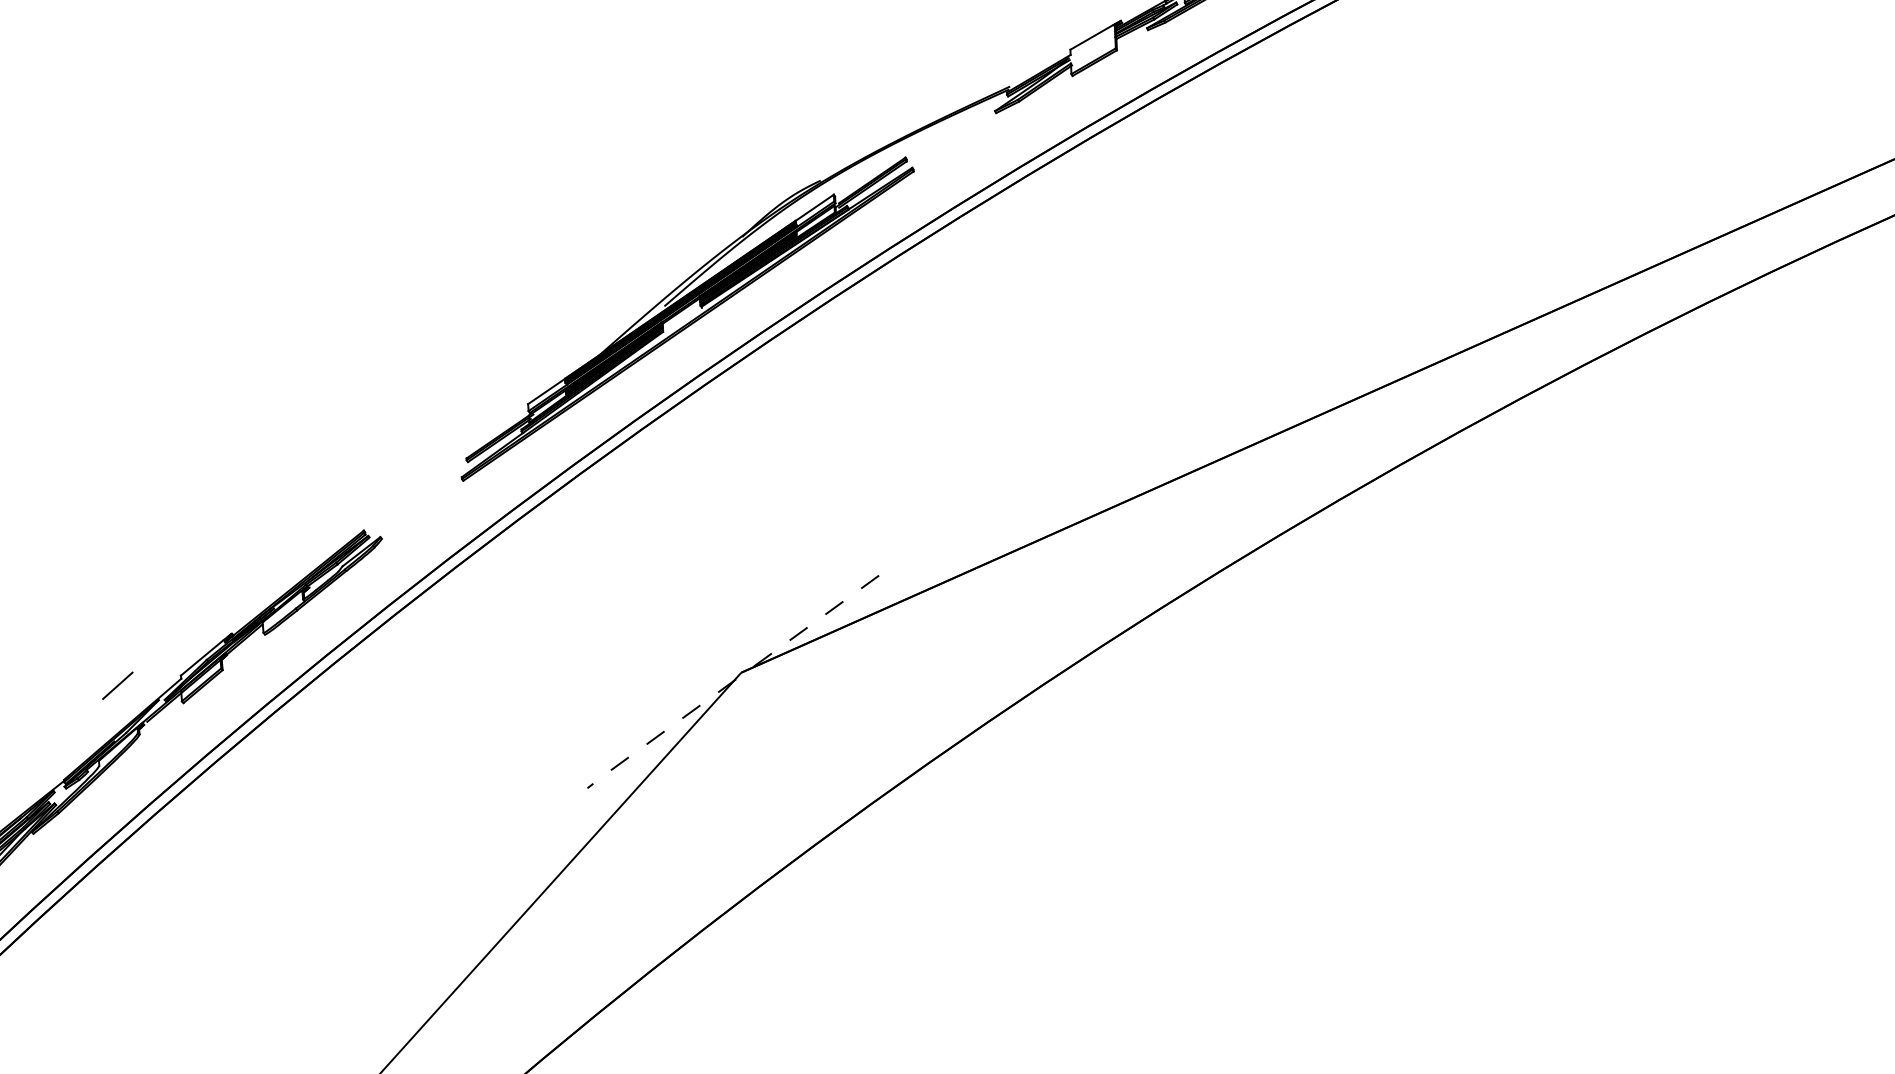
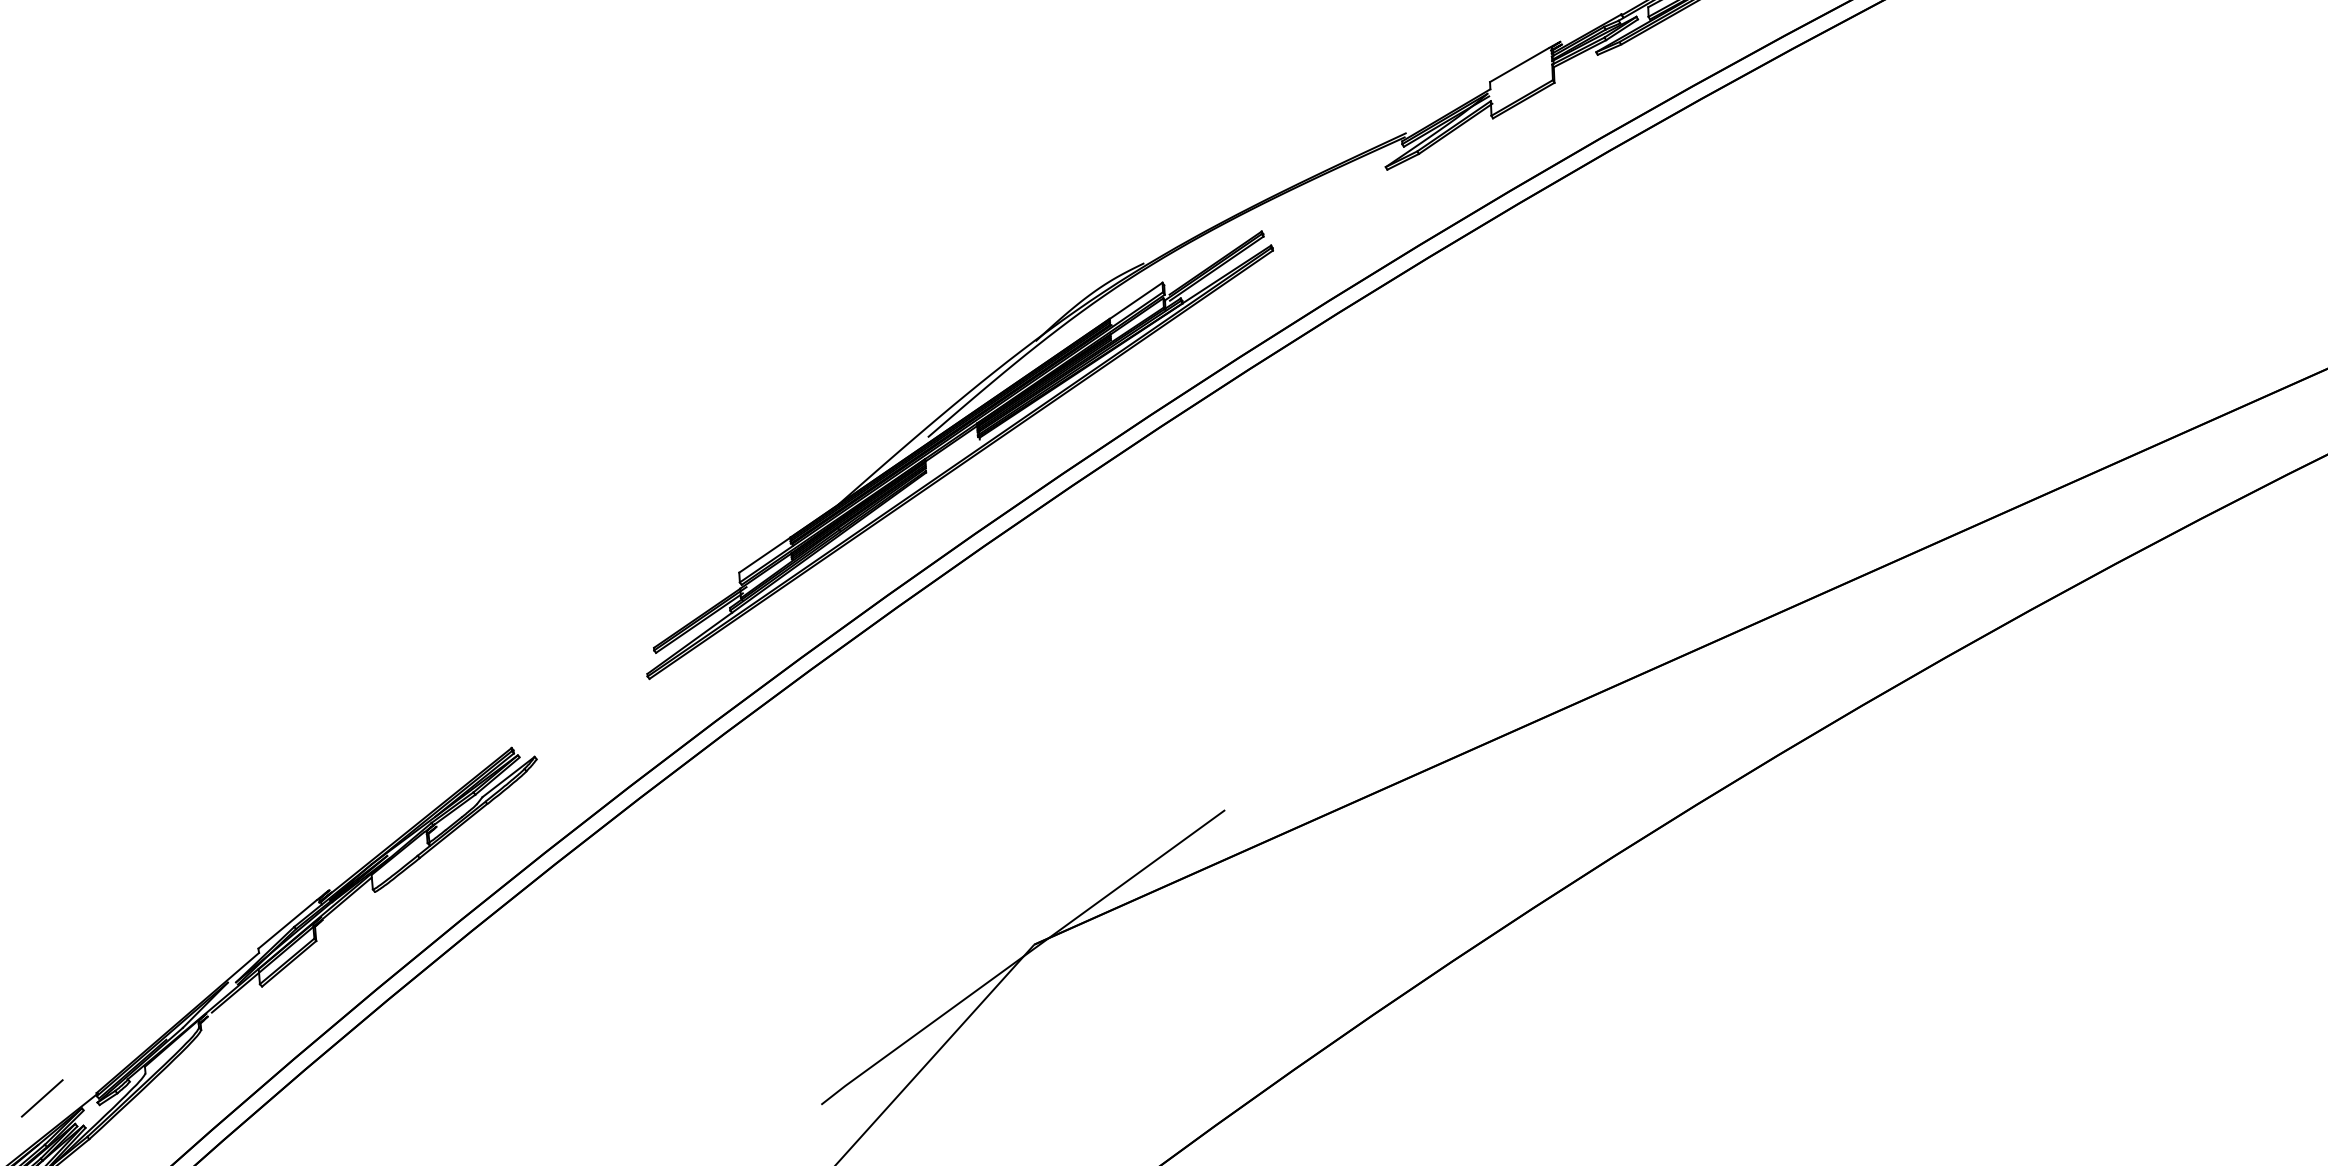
line: (732, 682) -> (1022, 958), dashed -> solid
line: (117, 685) -> (41, 1098), moved

